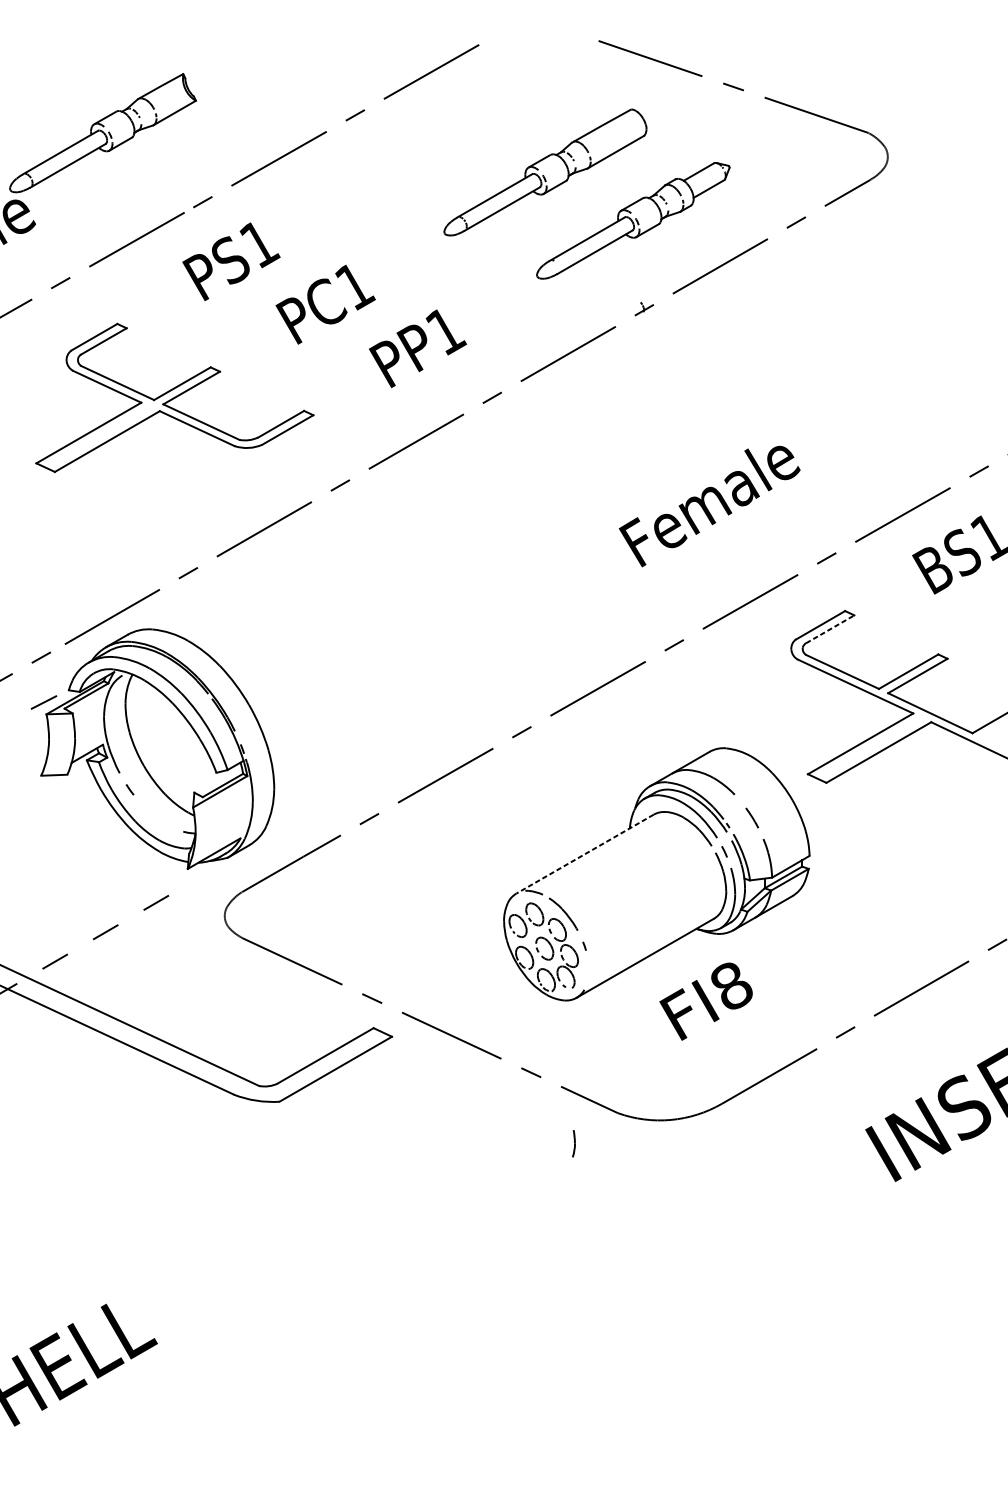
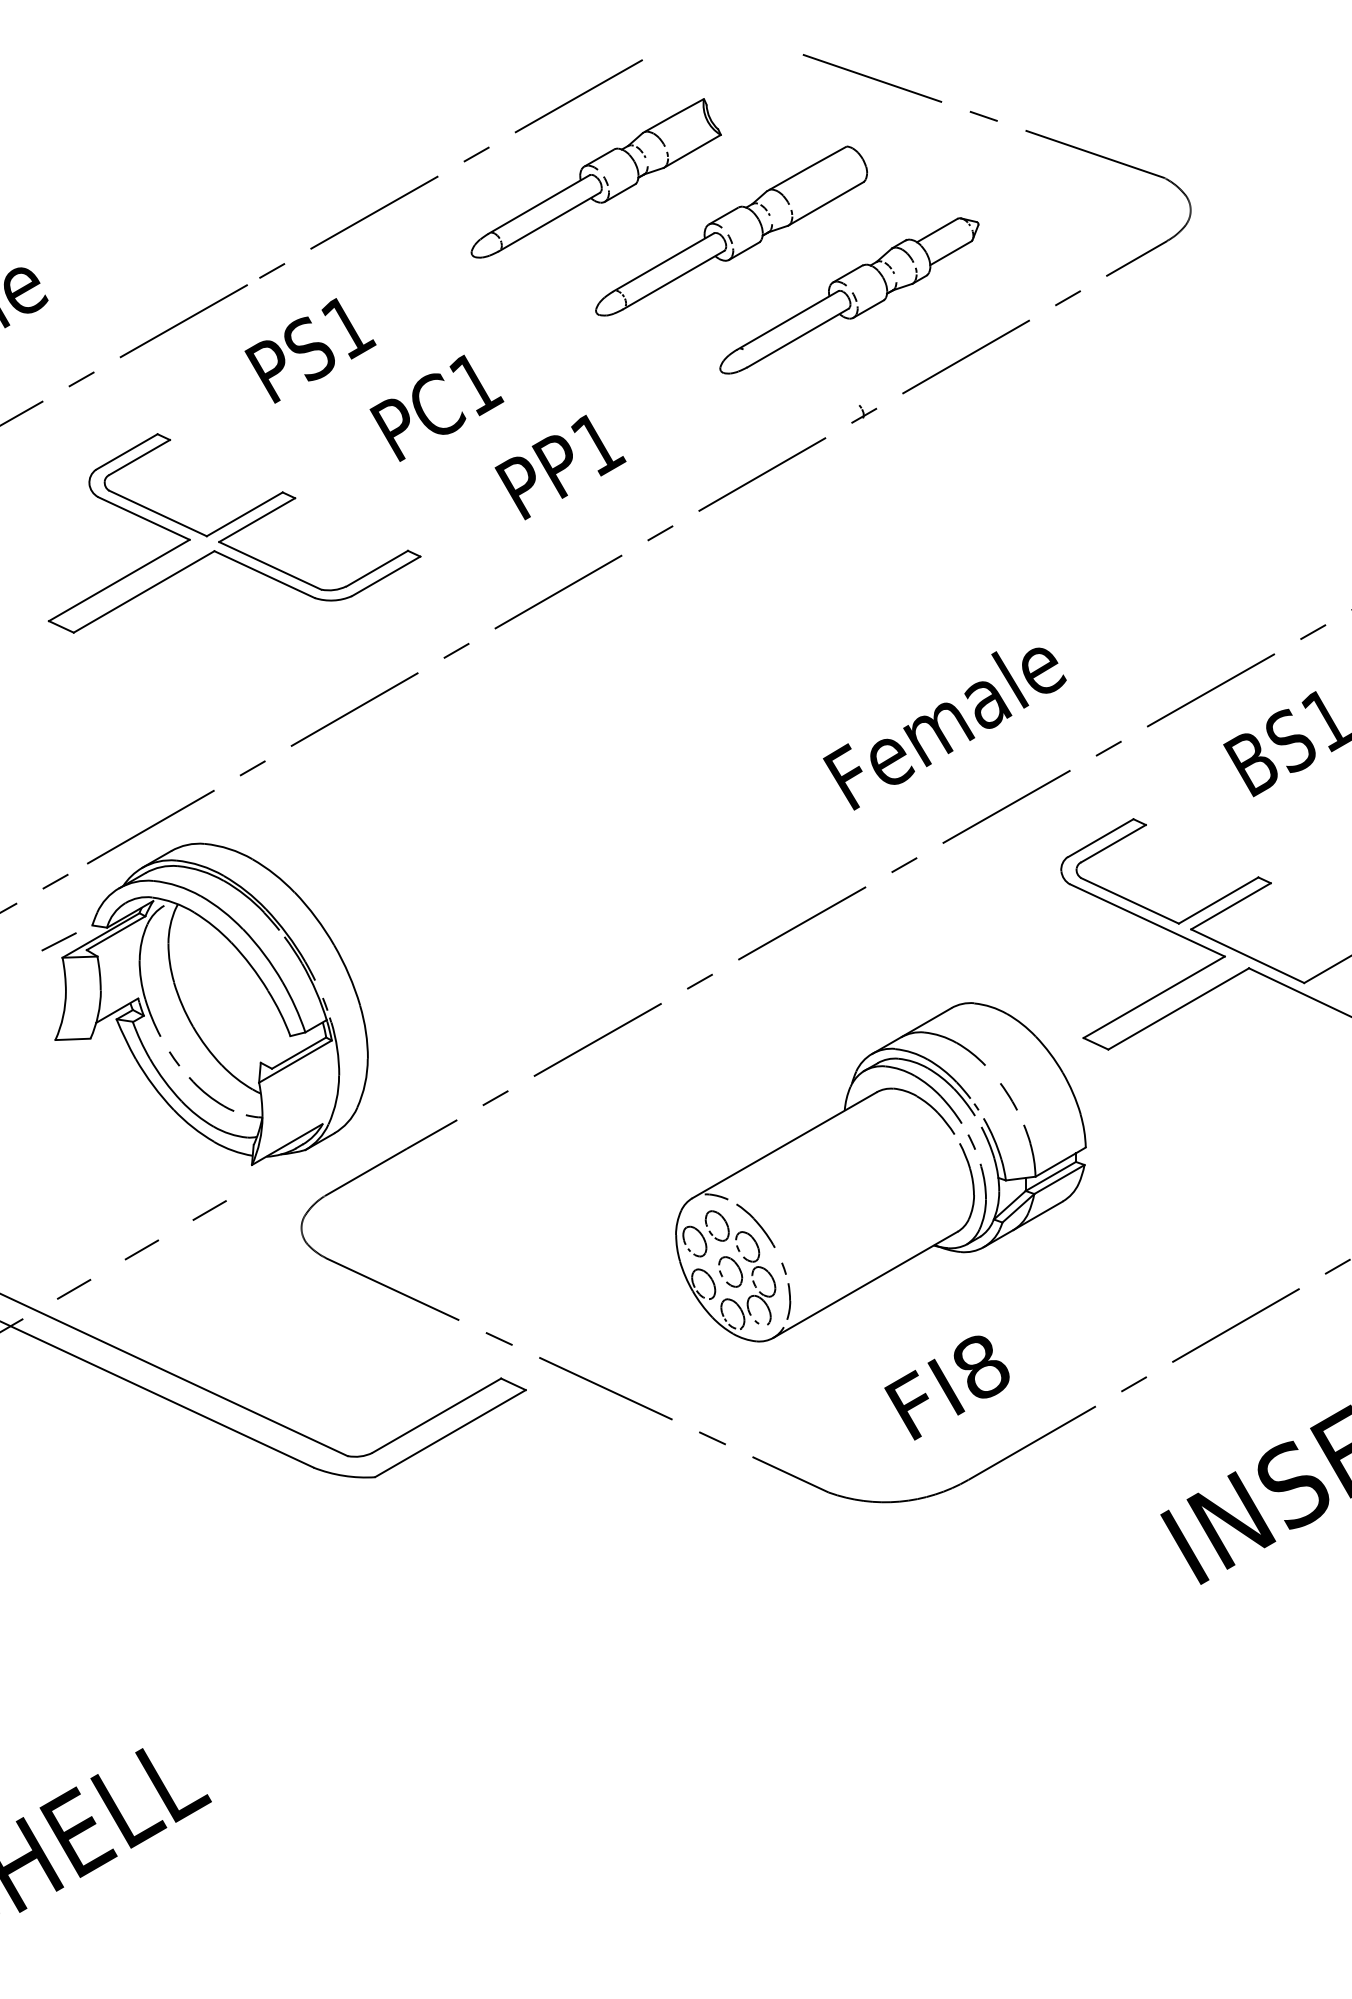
part: (102, 133) -> (595, 178), moved
text: (709, 506) -> (944, 728), moved
line: (830, 629) -> (1113, 843), dashed -> solid
part: (157, 816) -> (211, 1094), added
line: (584, 854) -> (784, 1145), dashed -> solid
text: (705, 1001) -> (946, 1387), moved
part: (573, 1143) -> (788, 1301), moved

